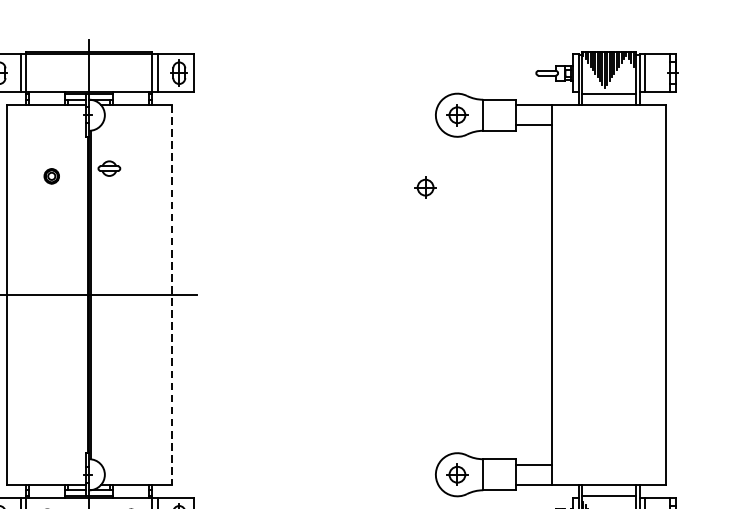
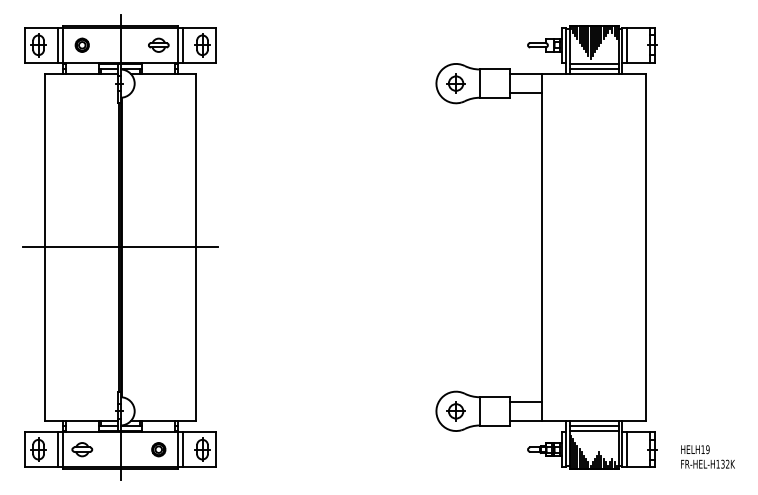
line: (608, 99) -> (593, 69), added
part: (109, 167) -> (158, 44), moved
part: (50, 175) -> (81, 44), moved
part: (424, 187) -> (426, 149), removed
line: (171, 296) -> (195, 248), dashed -> solid
line: (608, 490) -> (593, 425), added

